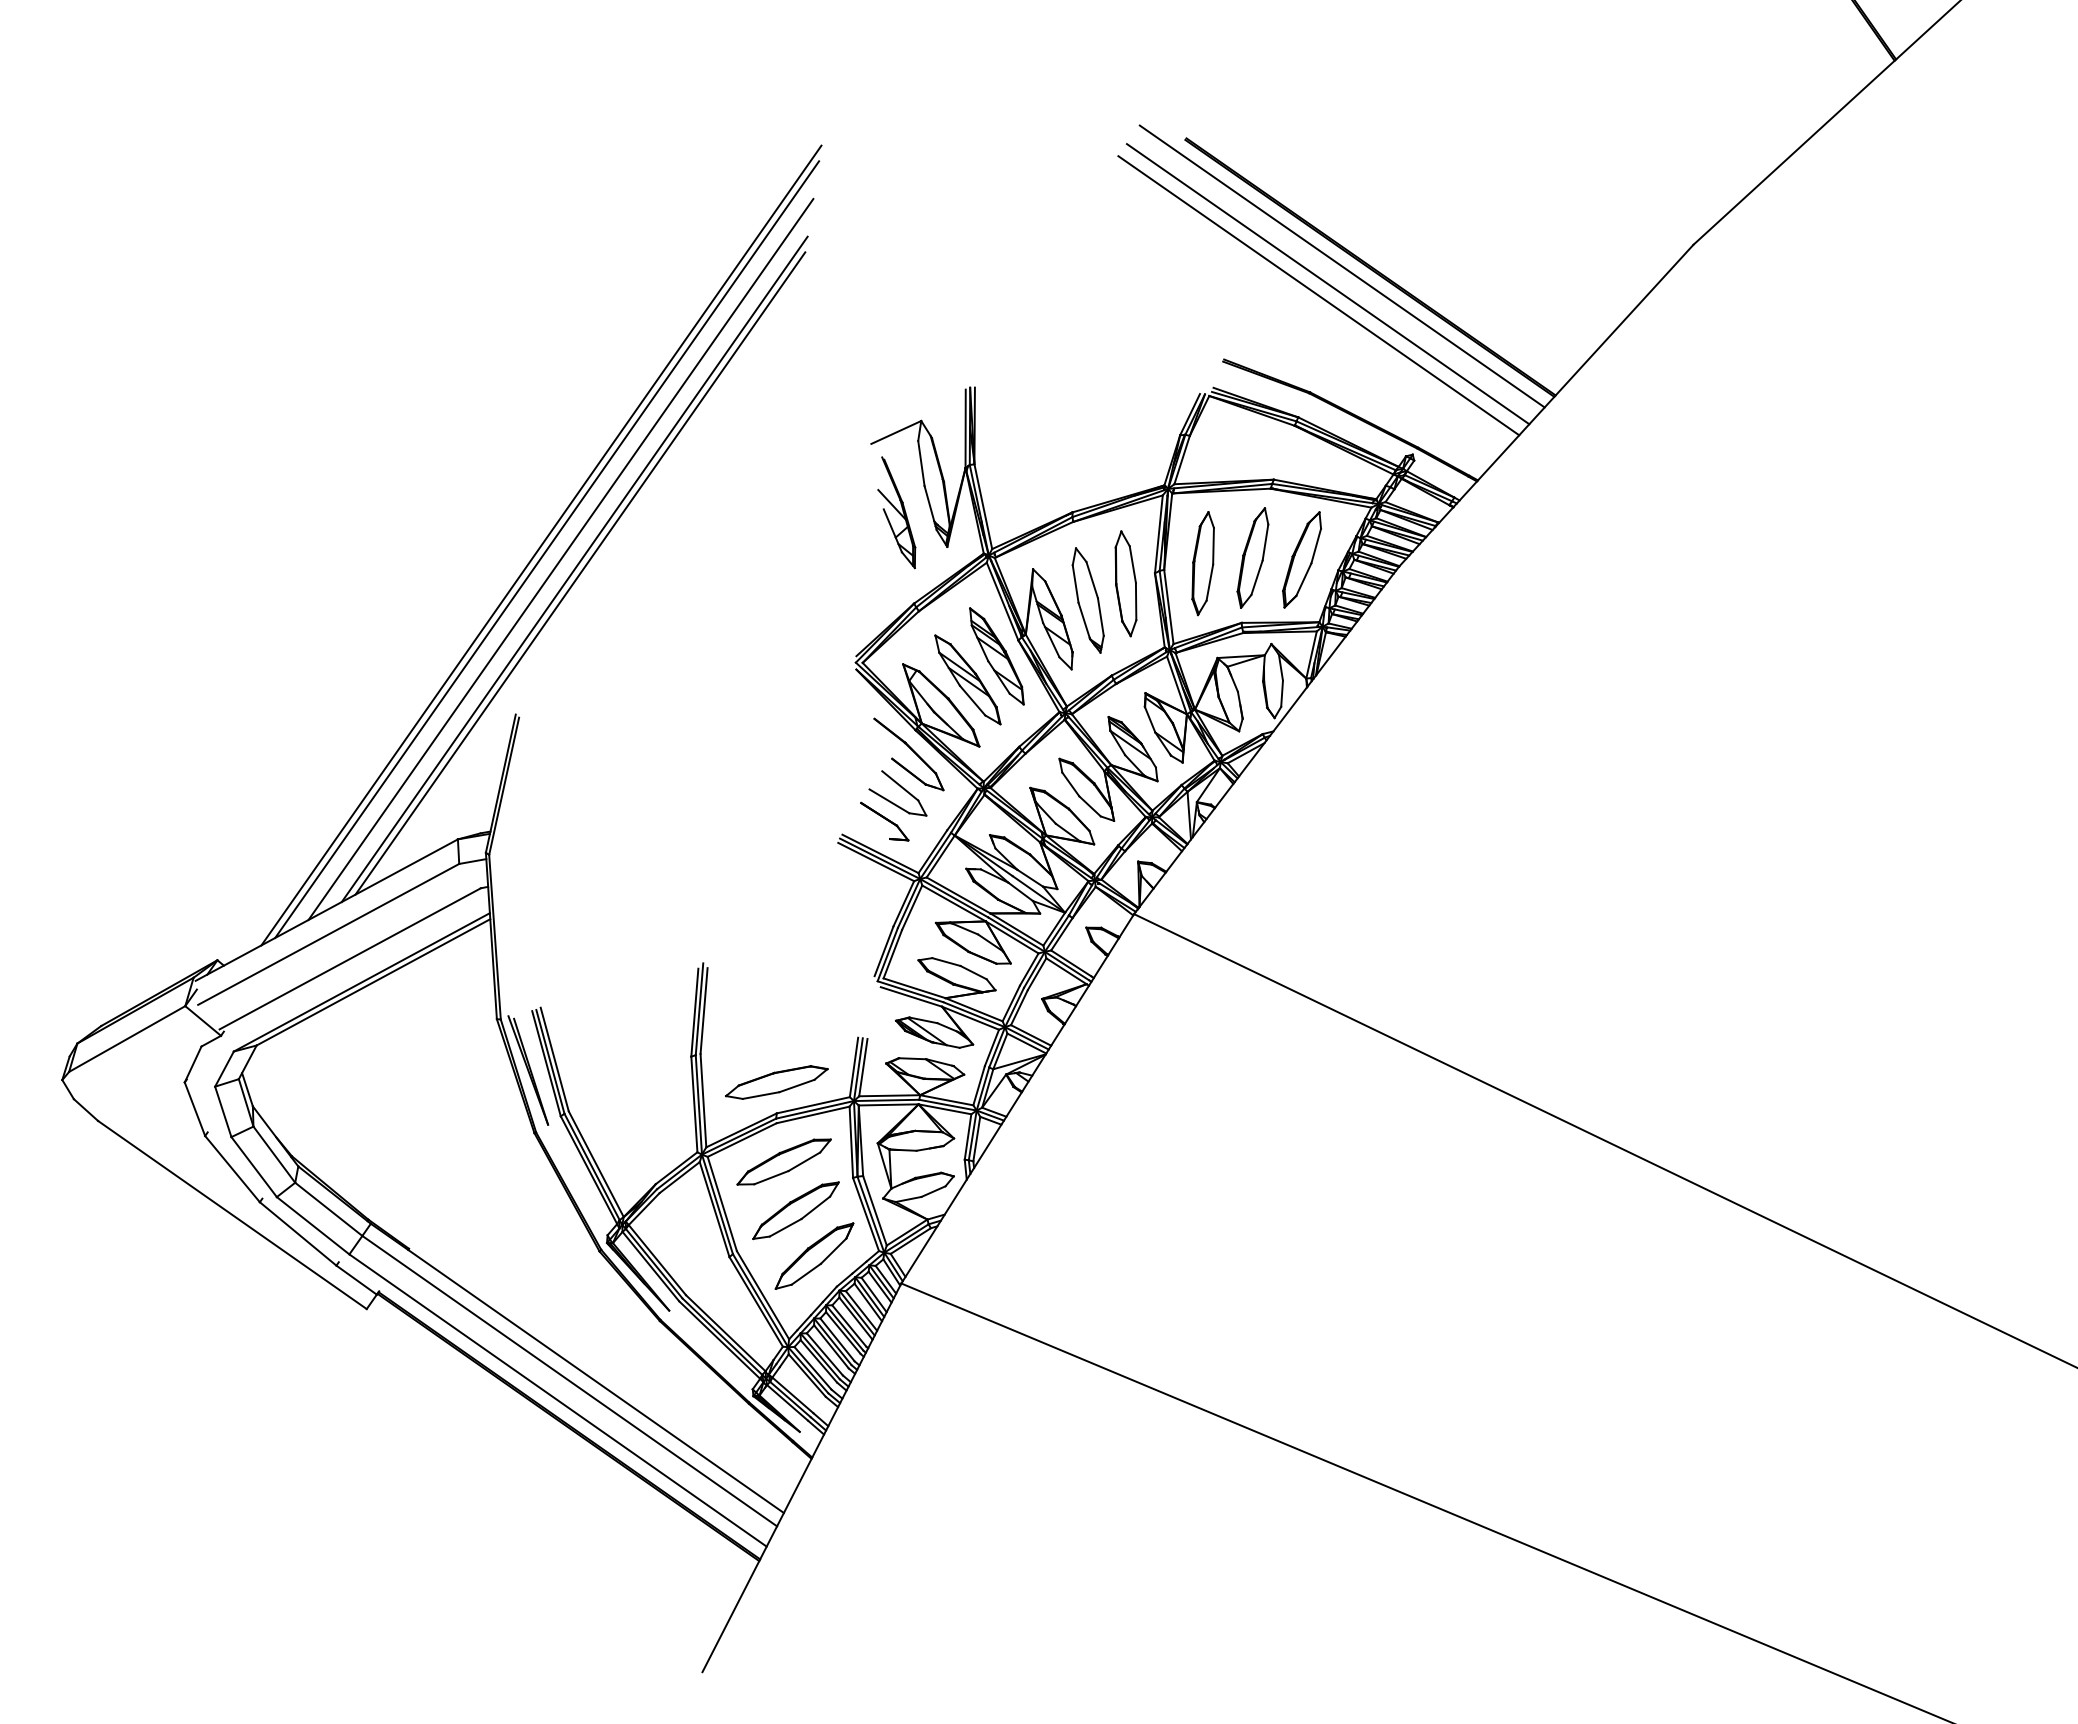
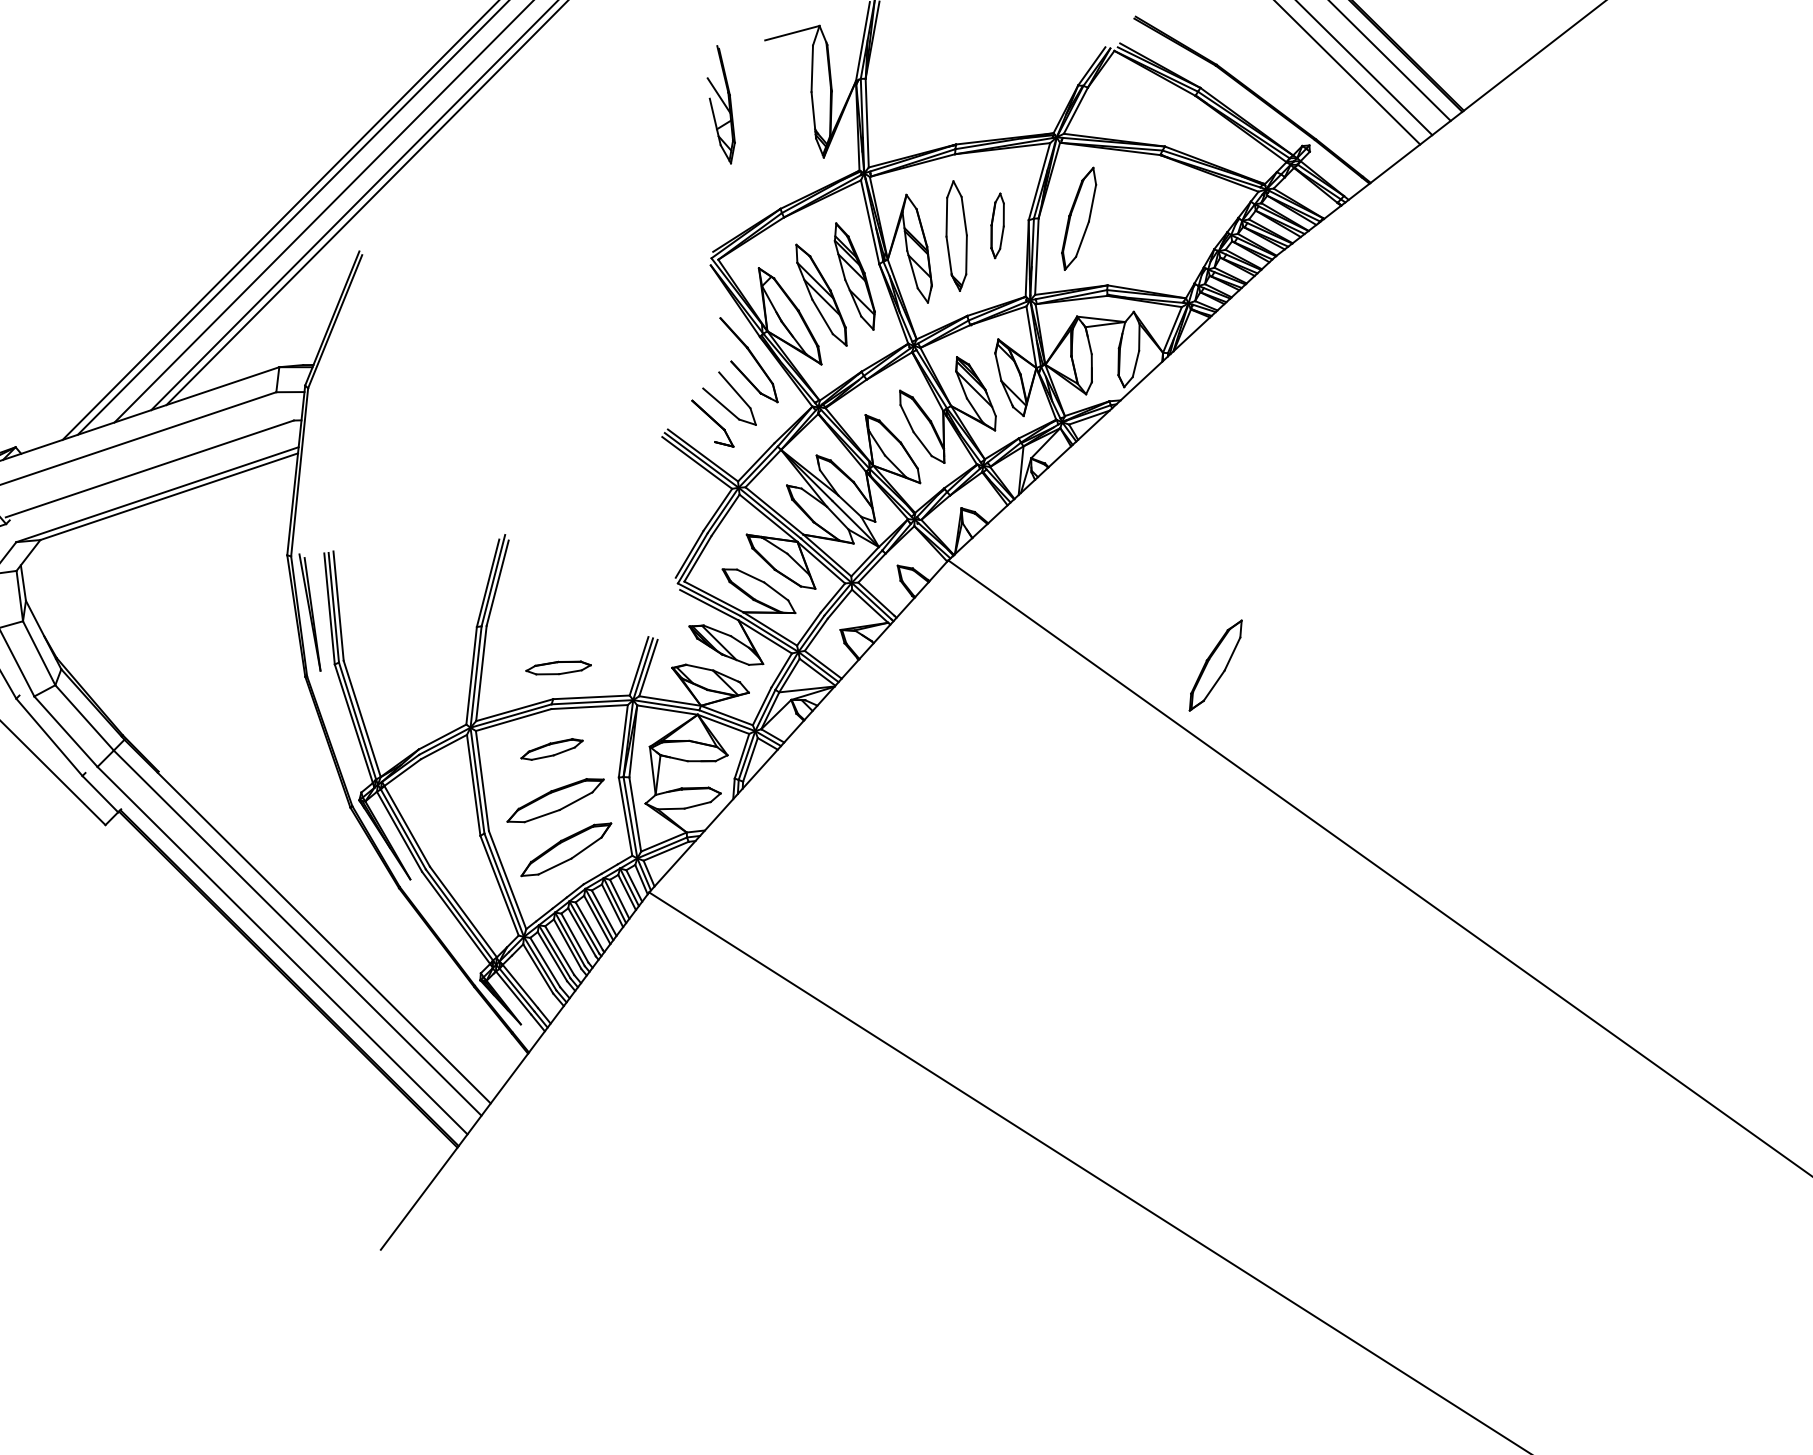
part: (896, 512) -> (722, 104), moved
part: (1252, 557) -> (1129, 221), removed
part: (1302, 559) -> (1216, 665), moved
part: (1125, 583) -> (997, 225), size x0.6
part: (776, 1082) -> (558, 667), size x0.6
part: (783, 1161) -> (551, 748), size x0.6

